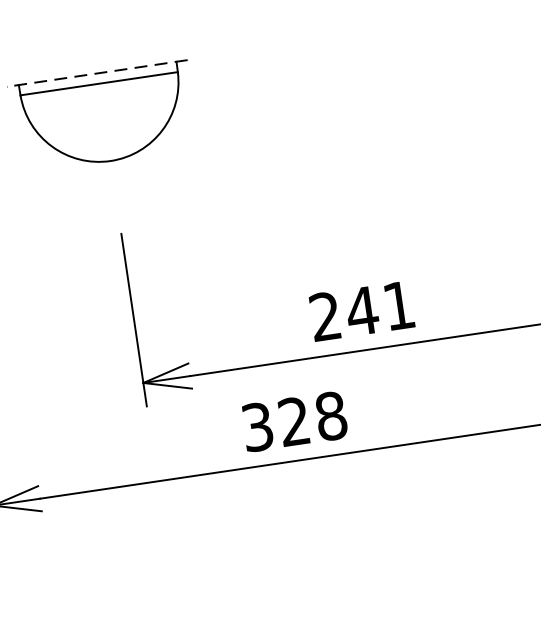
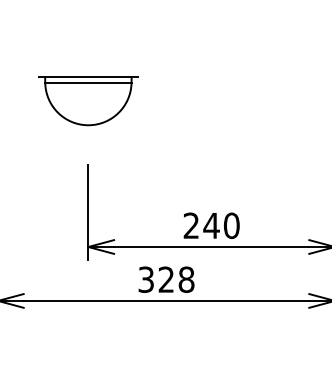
line: (96, 74) -> (87, 77), dashed -> solid
text: (398, 305) -> (231, 225), 241 -> 240

